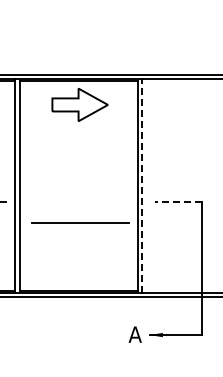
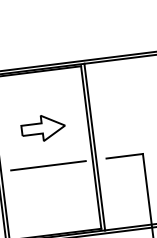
part: (79, 104) -> (42, 127), moved
line: (142, 185) -> (94, 146), dashed -> solid
line: (178, 202) -> (124, 156), dashed -> solid
line: (80, 222) -> (48, 165), moved

